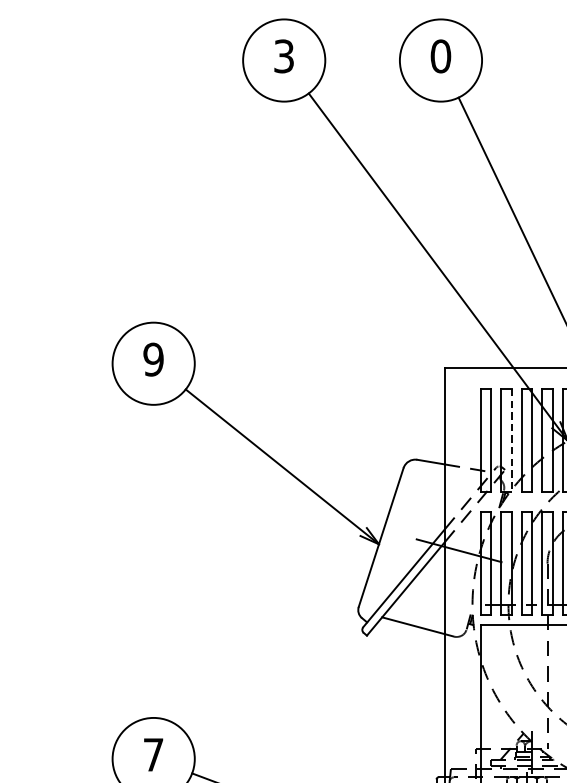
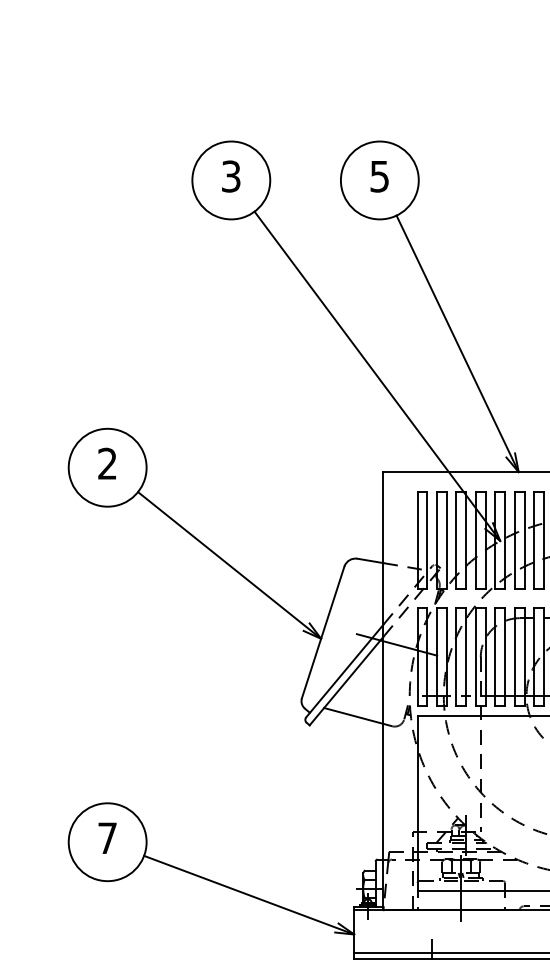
text: (440, 56) -> (379, 176), 0 -> 5
text: (153, 359) -> (107, 463), 9 -> 2
line: (511, 440) -> (446, 540), dashed -> solid

